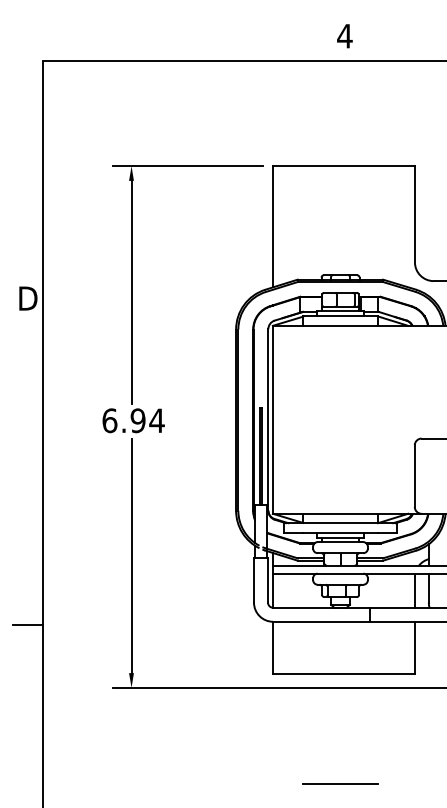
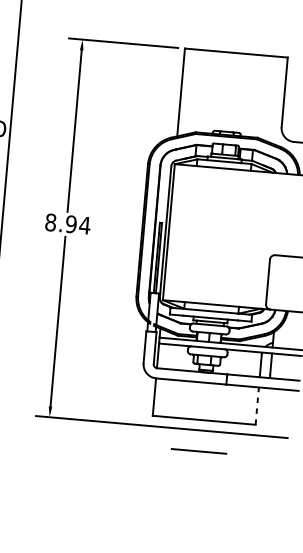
text: (109, 420) -> (50, 222), 6.94 -> 8.94
line: (414, 647) -> (256, 405), solid -> dashed
line: (340, 783) -> (199, 451), moved

